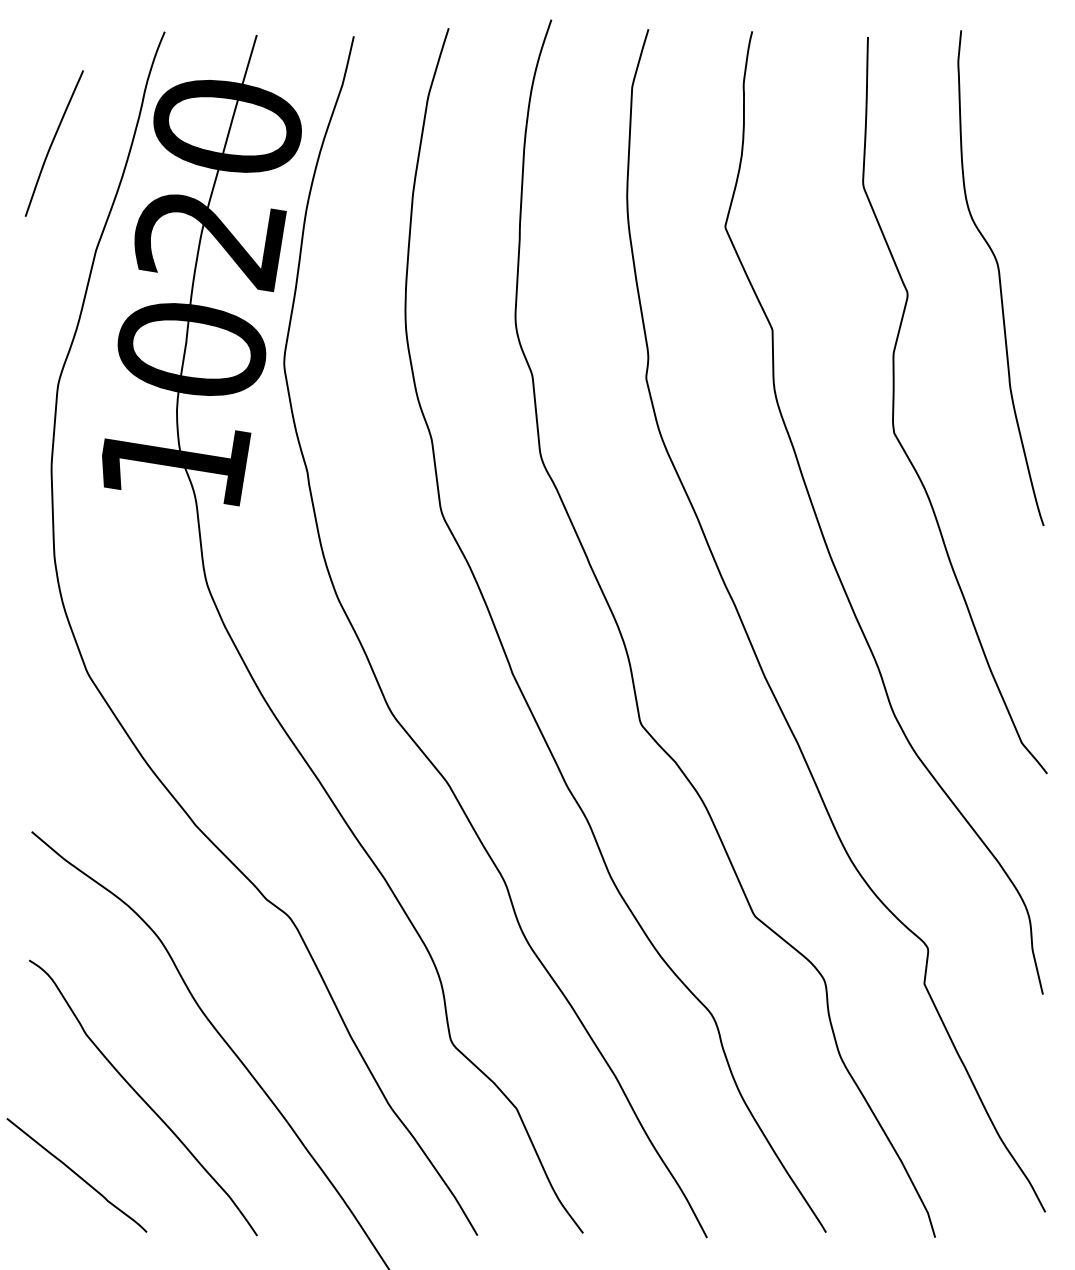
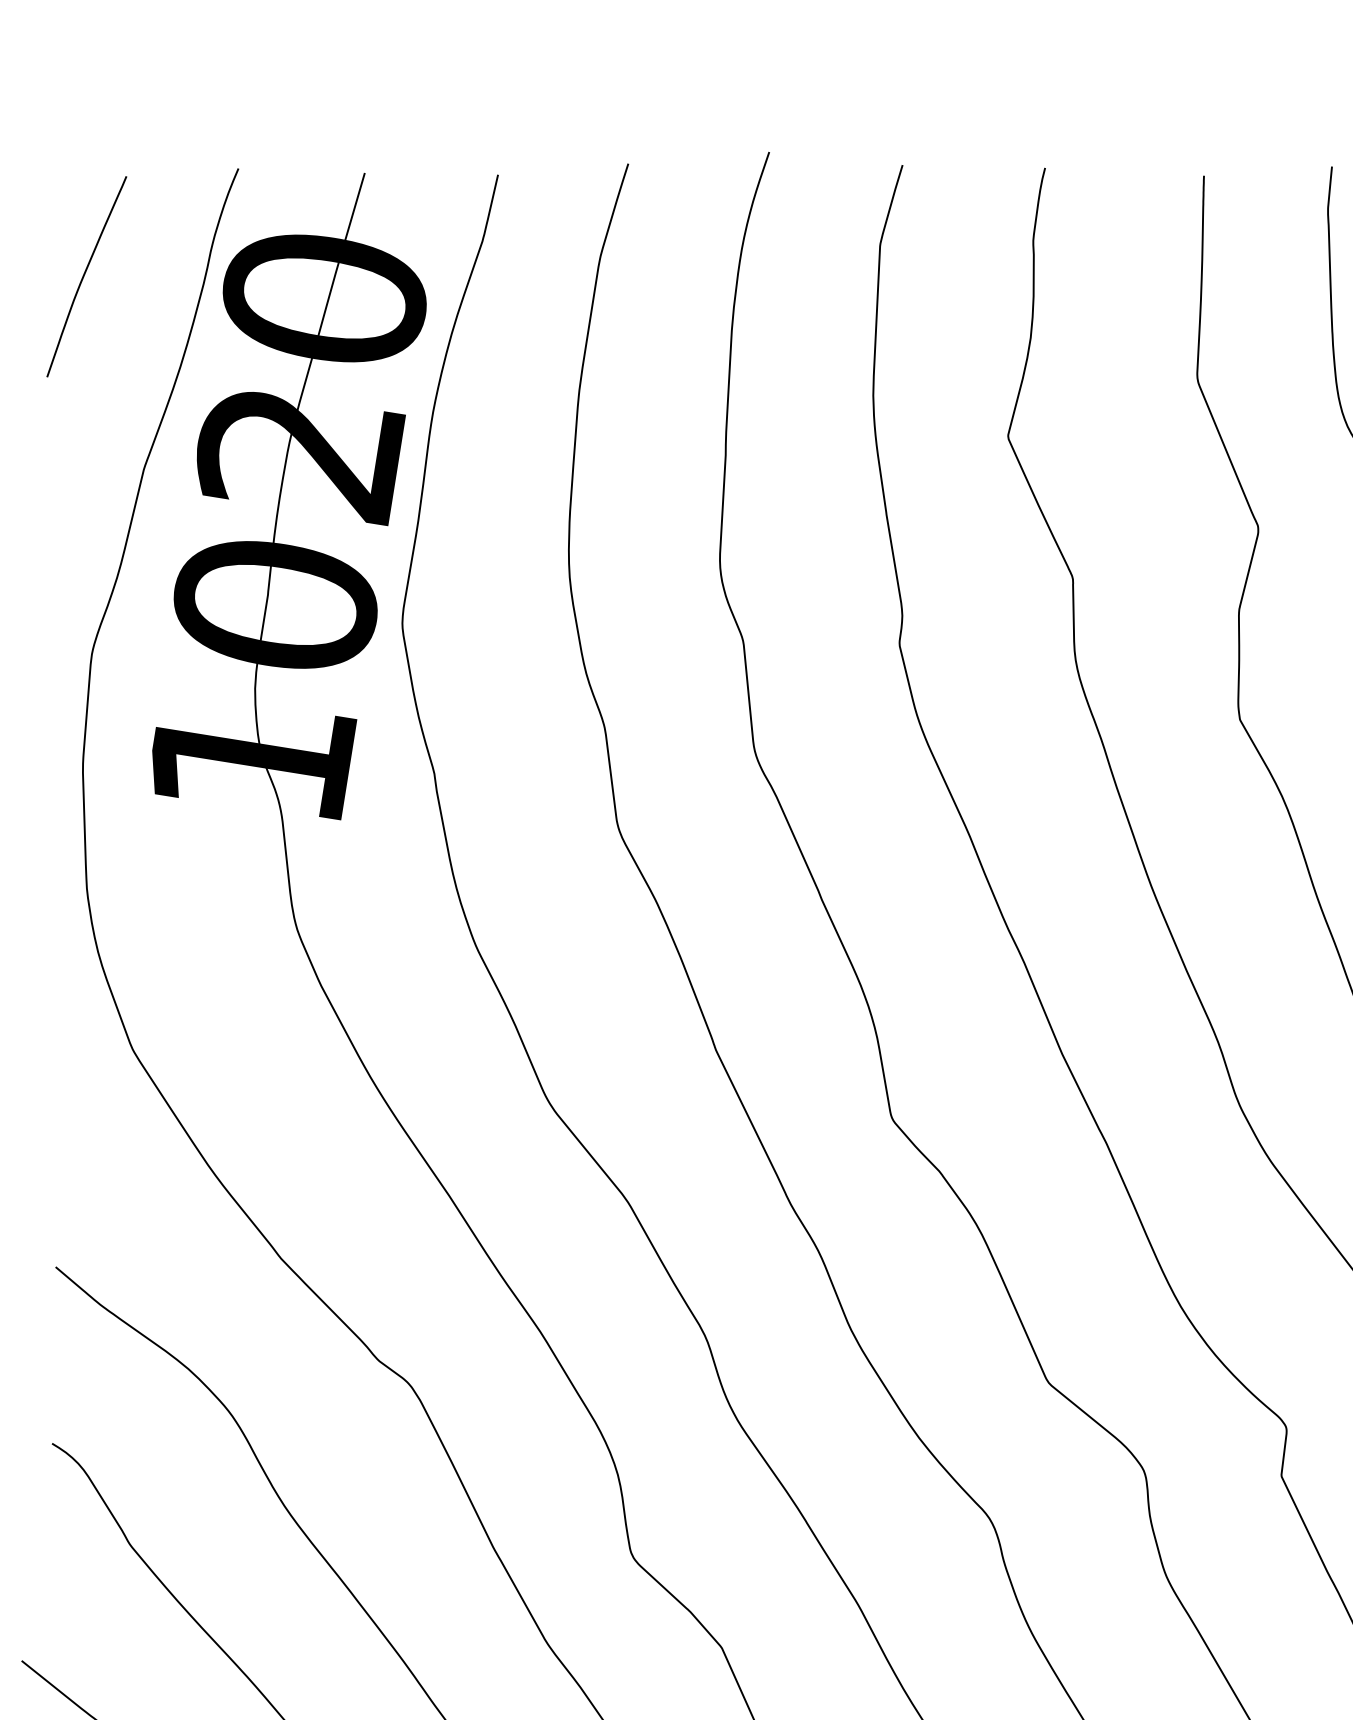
curve: (53, 142) -> (85, 275), moved

